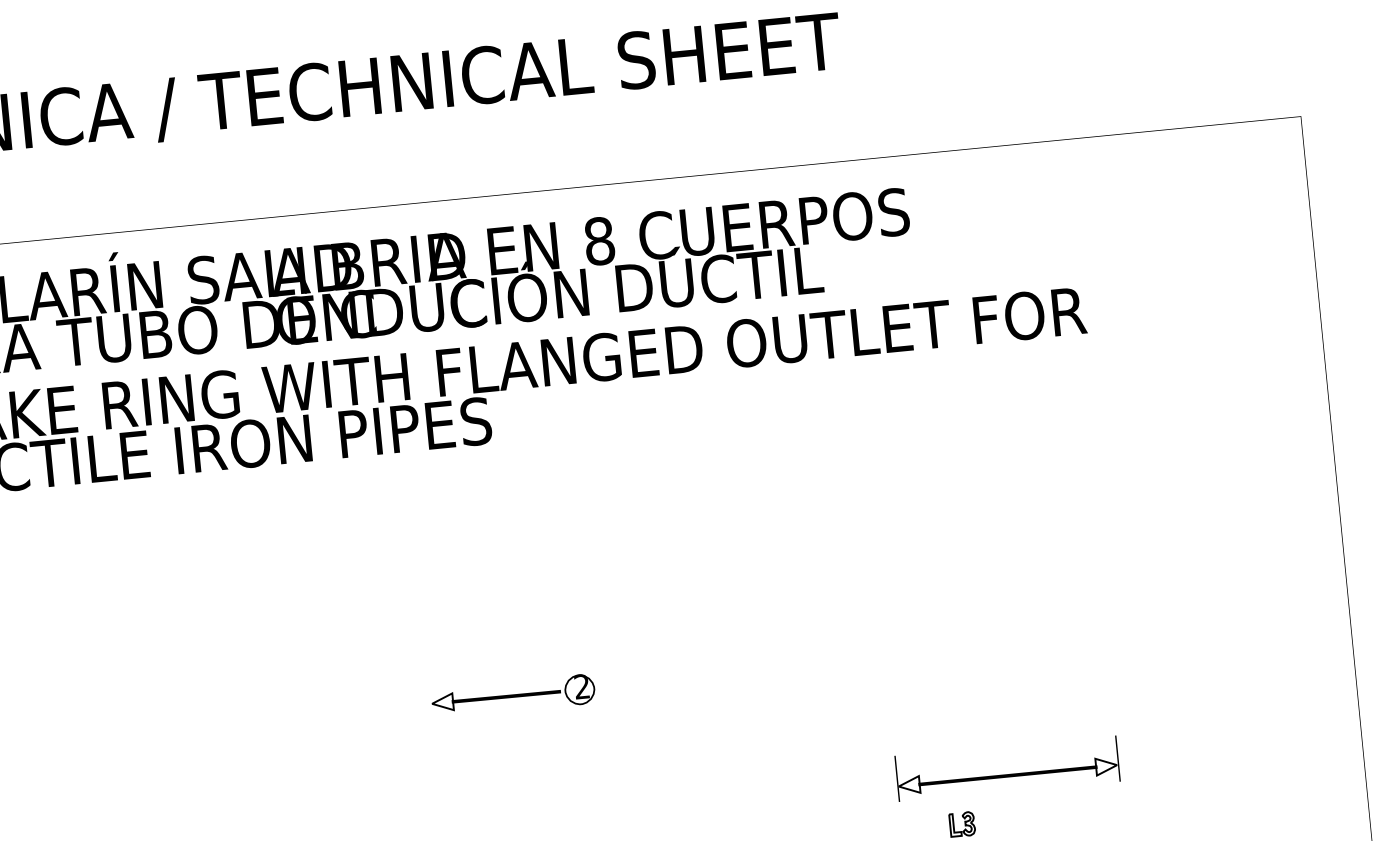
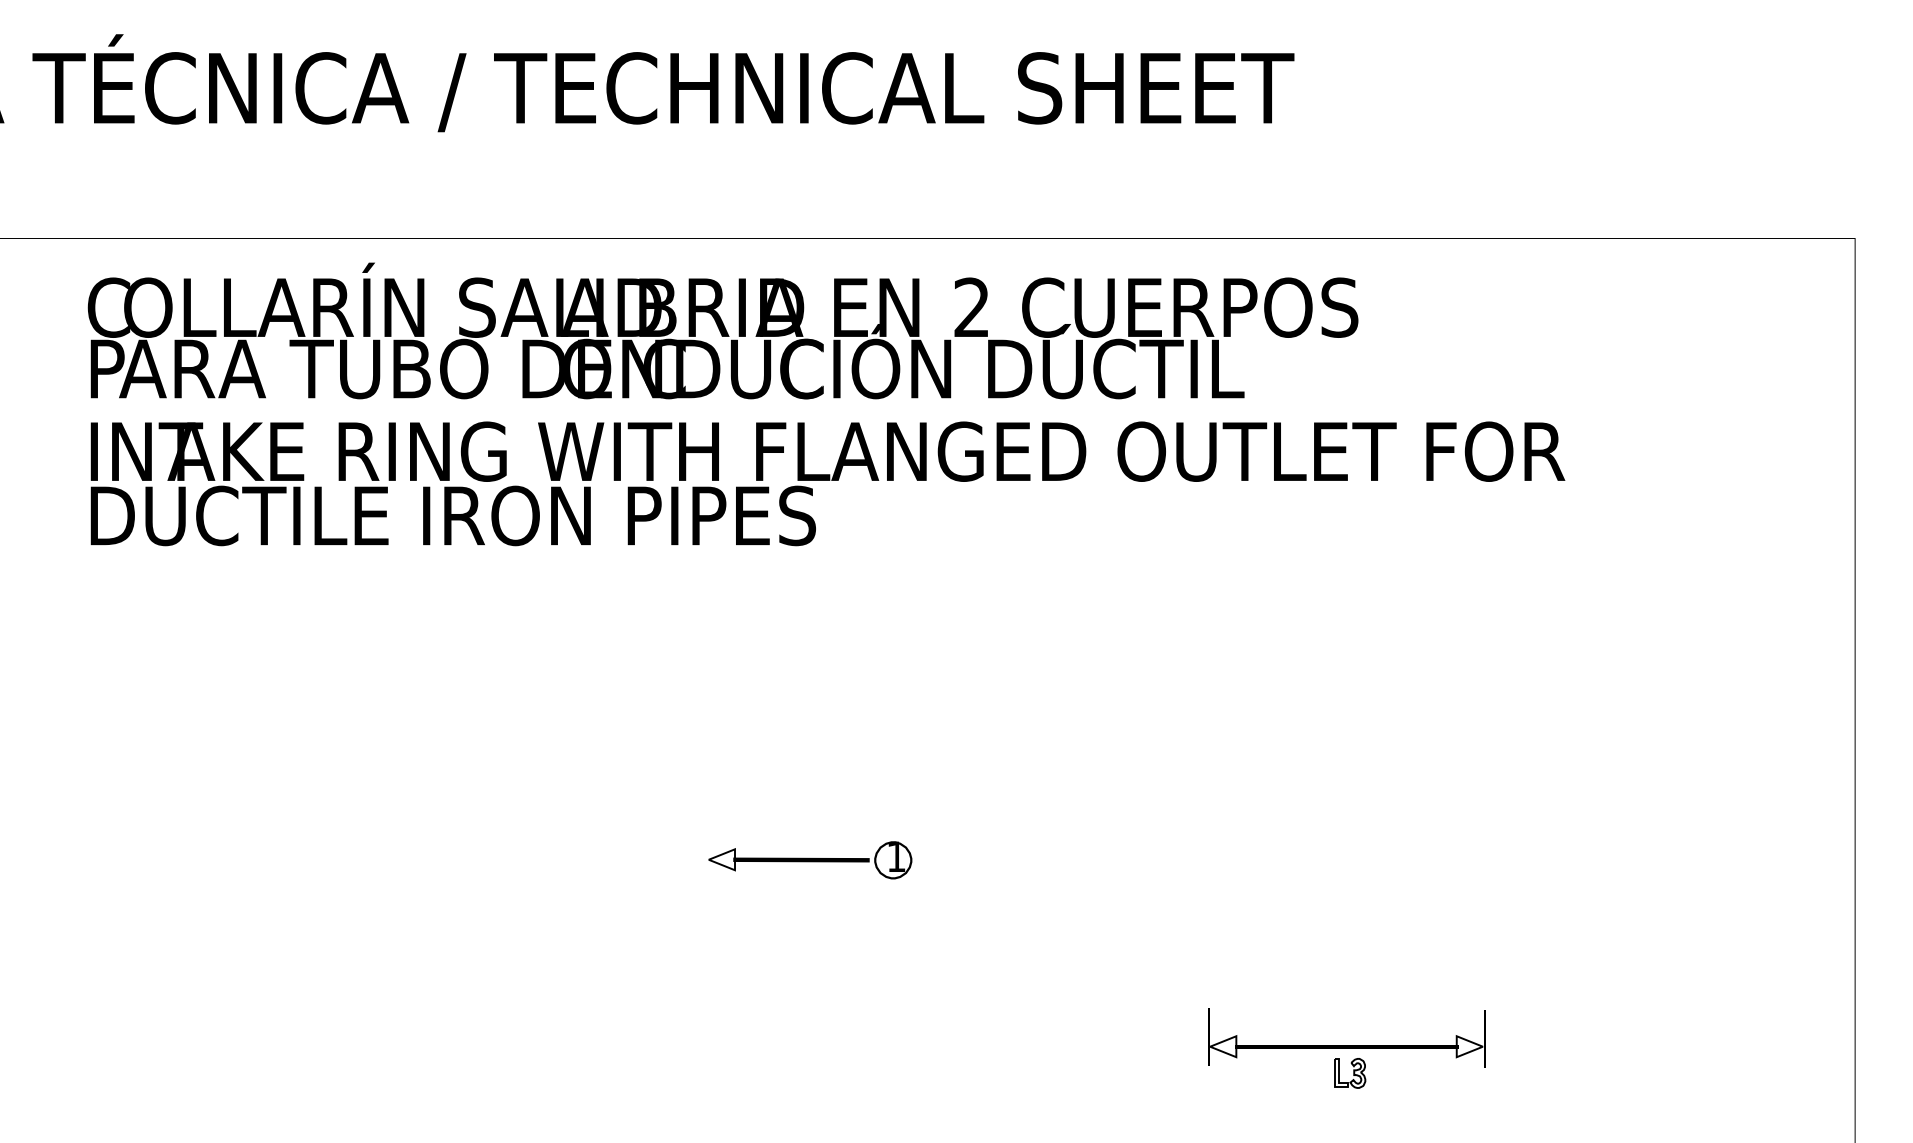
text: (599, 241) -> (972, 307), 8 -> 2
text: (582, 686) -> (896, 856), 2 -> 1
part: (1007, 774) -> (1346, 1045), moved

